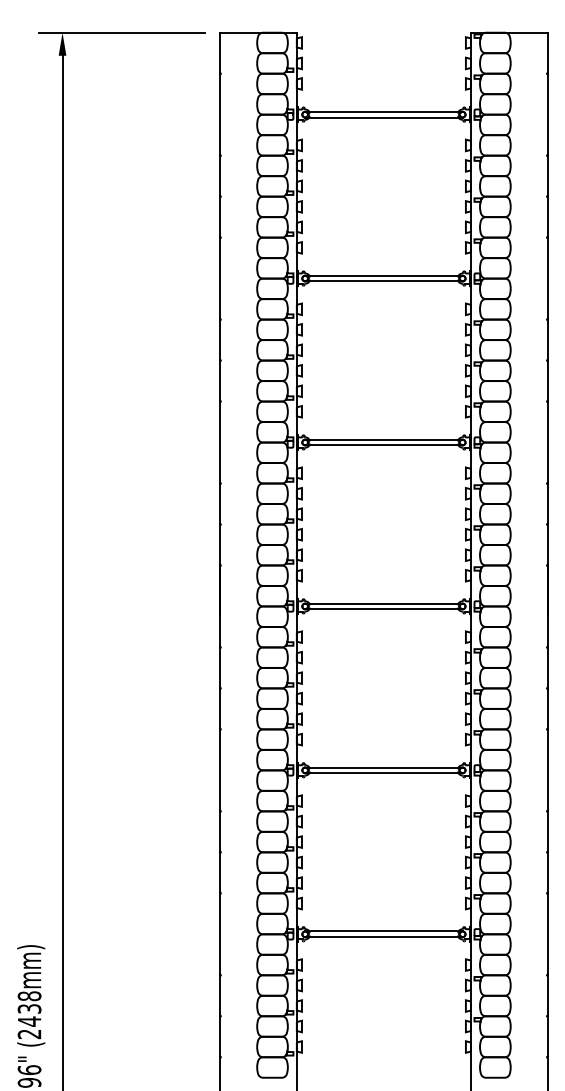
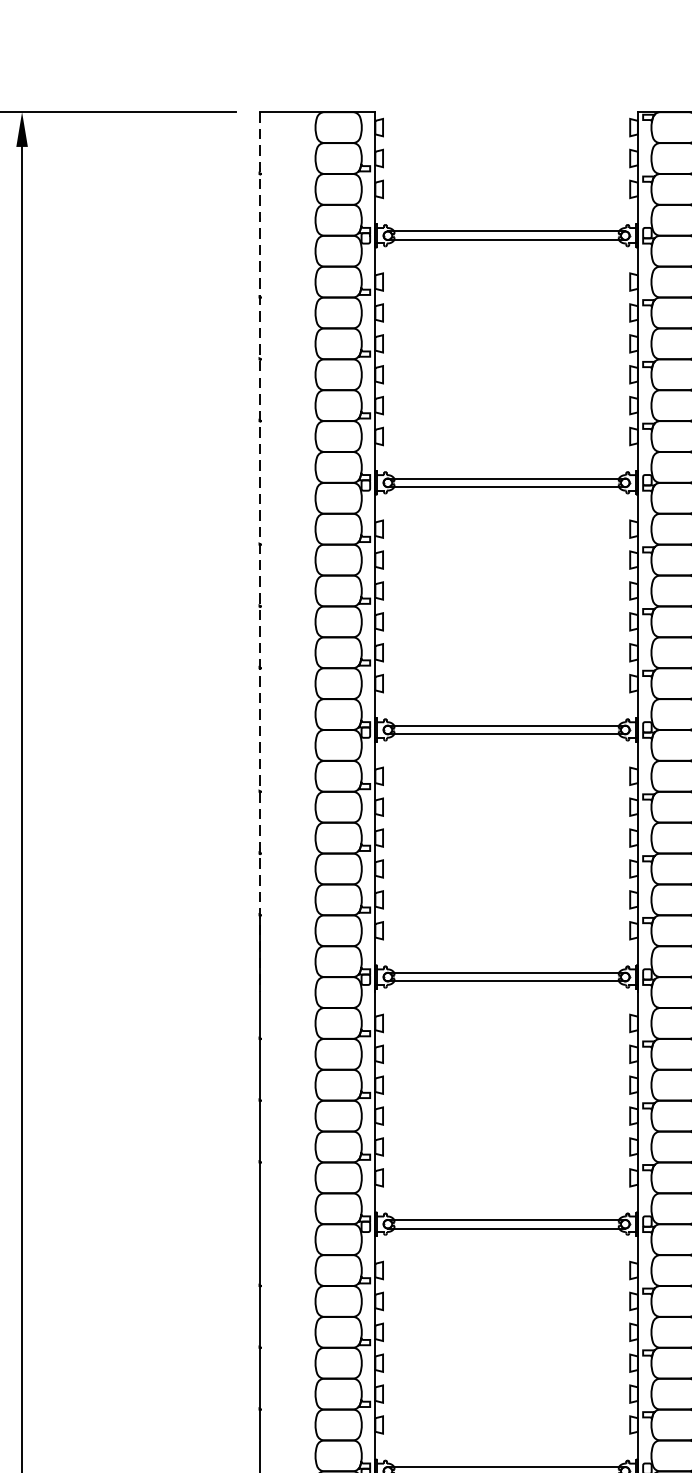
line: (220, 324) -> (260, 552), solid -> dashed

